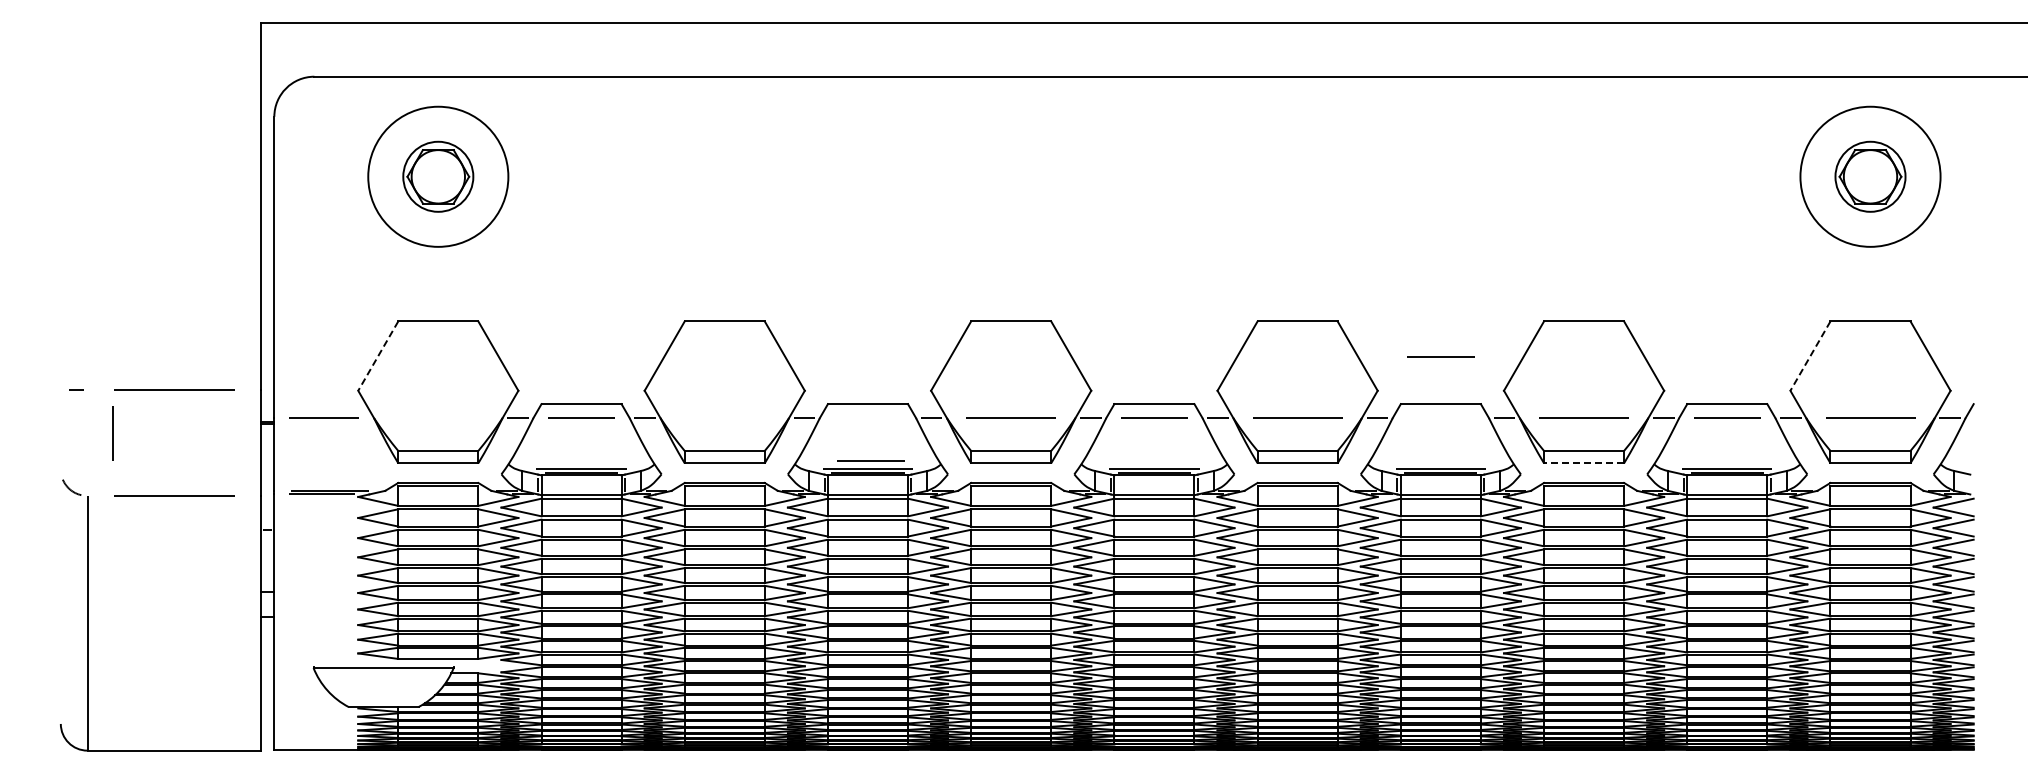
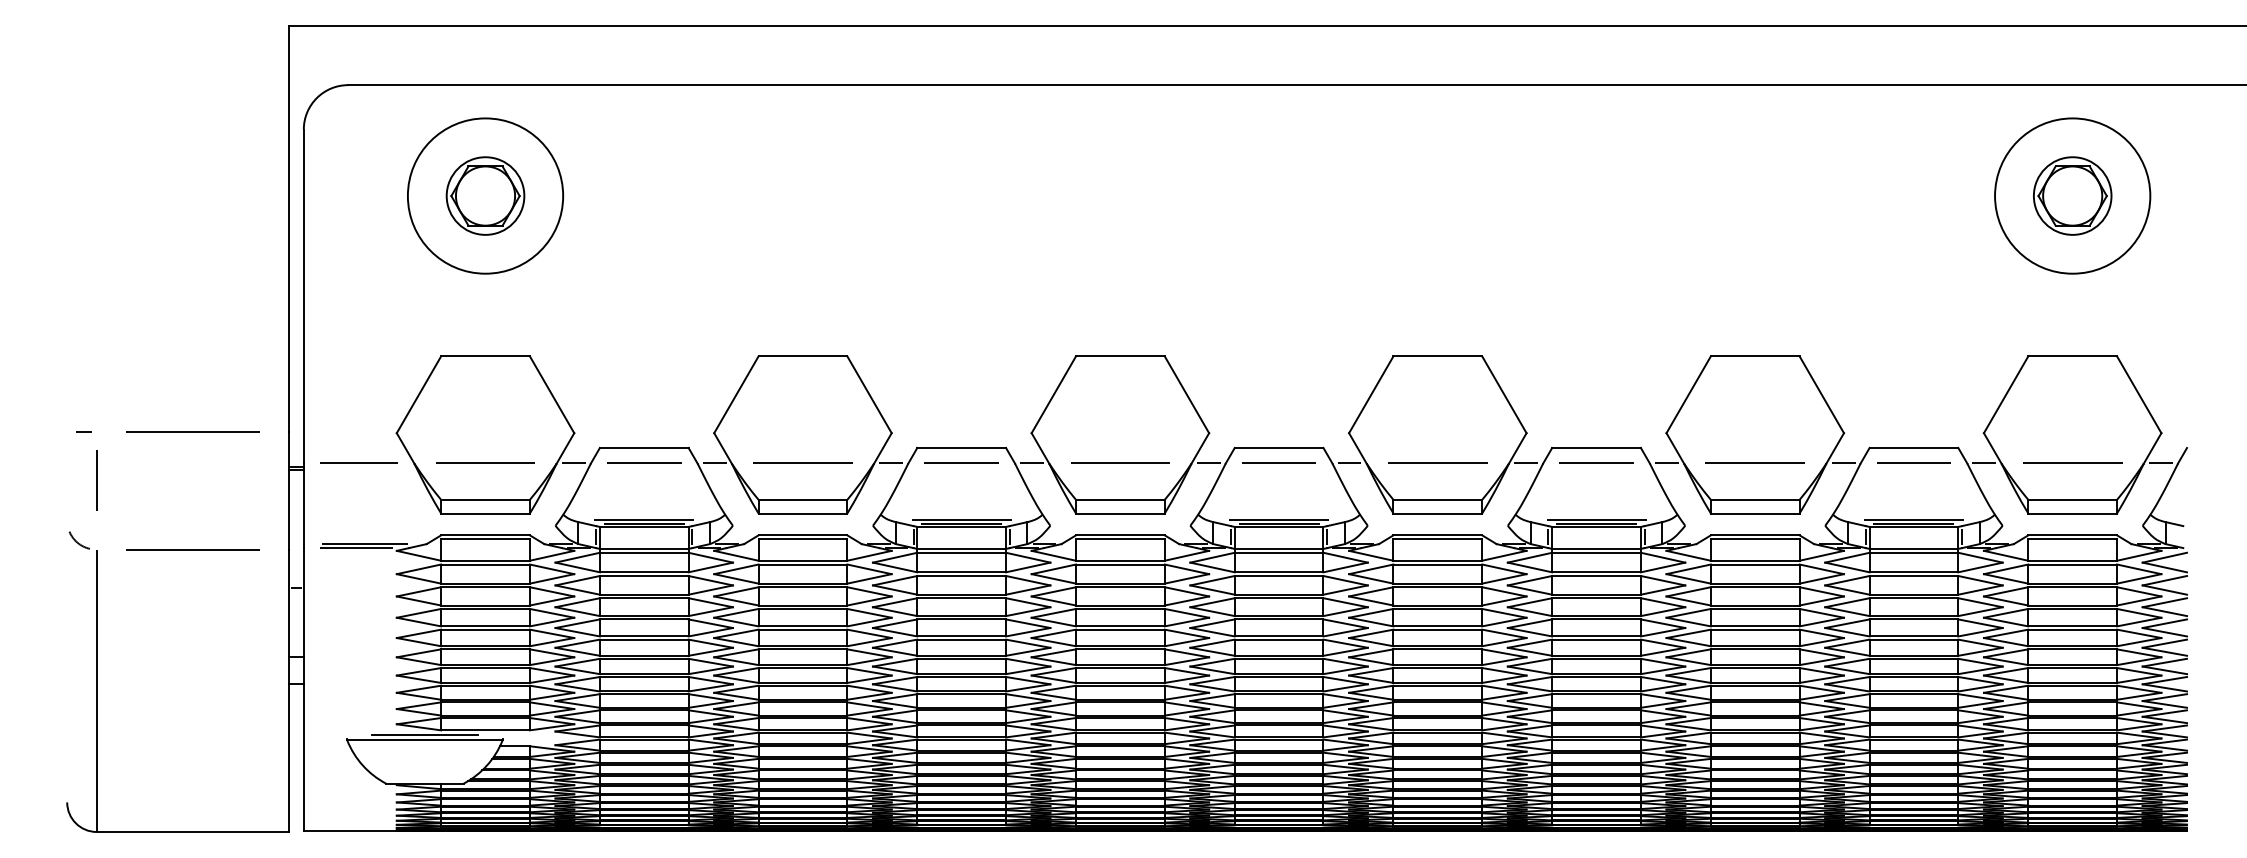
line: (378, 356) -> (419, 395), dashed -> solid
line: (1440, 356) -> (1596, 462), moved
line: (1810, 356) -> (2006, 395), dashed -> solid
line: (437, 417) -> (484, 462), added
line: (724, 418) -> (802, 463), added
line: (112, 433) -> (96, 480), moved
line: (870, 460) -> (961, 462), moved
line: (1583, 463) -> (1754, 513), dashed -> solid
line: (383, 662) -> (424, 734), added

